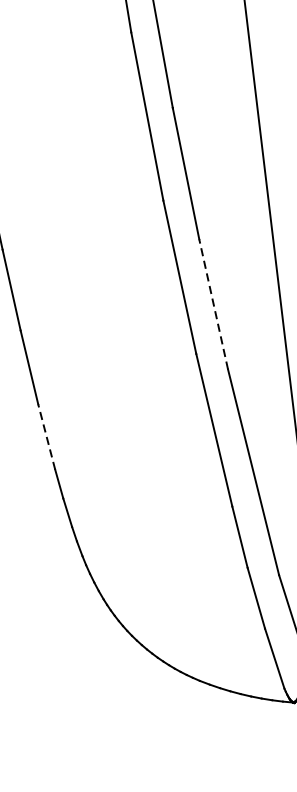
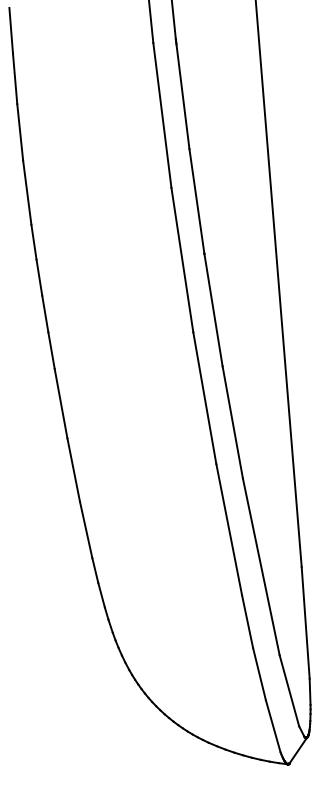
line: (213, 304) -> (232, 422), dashed -> solid
line: (47, 436) -> (86, 529), dashed -> solid

